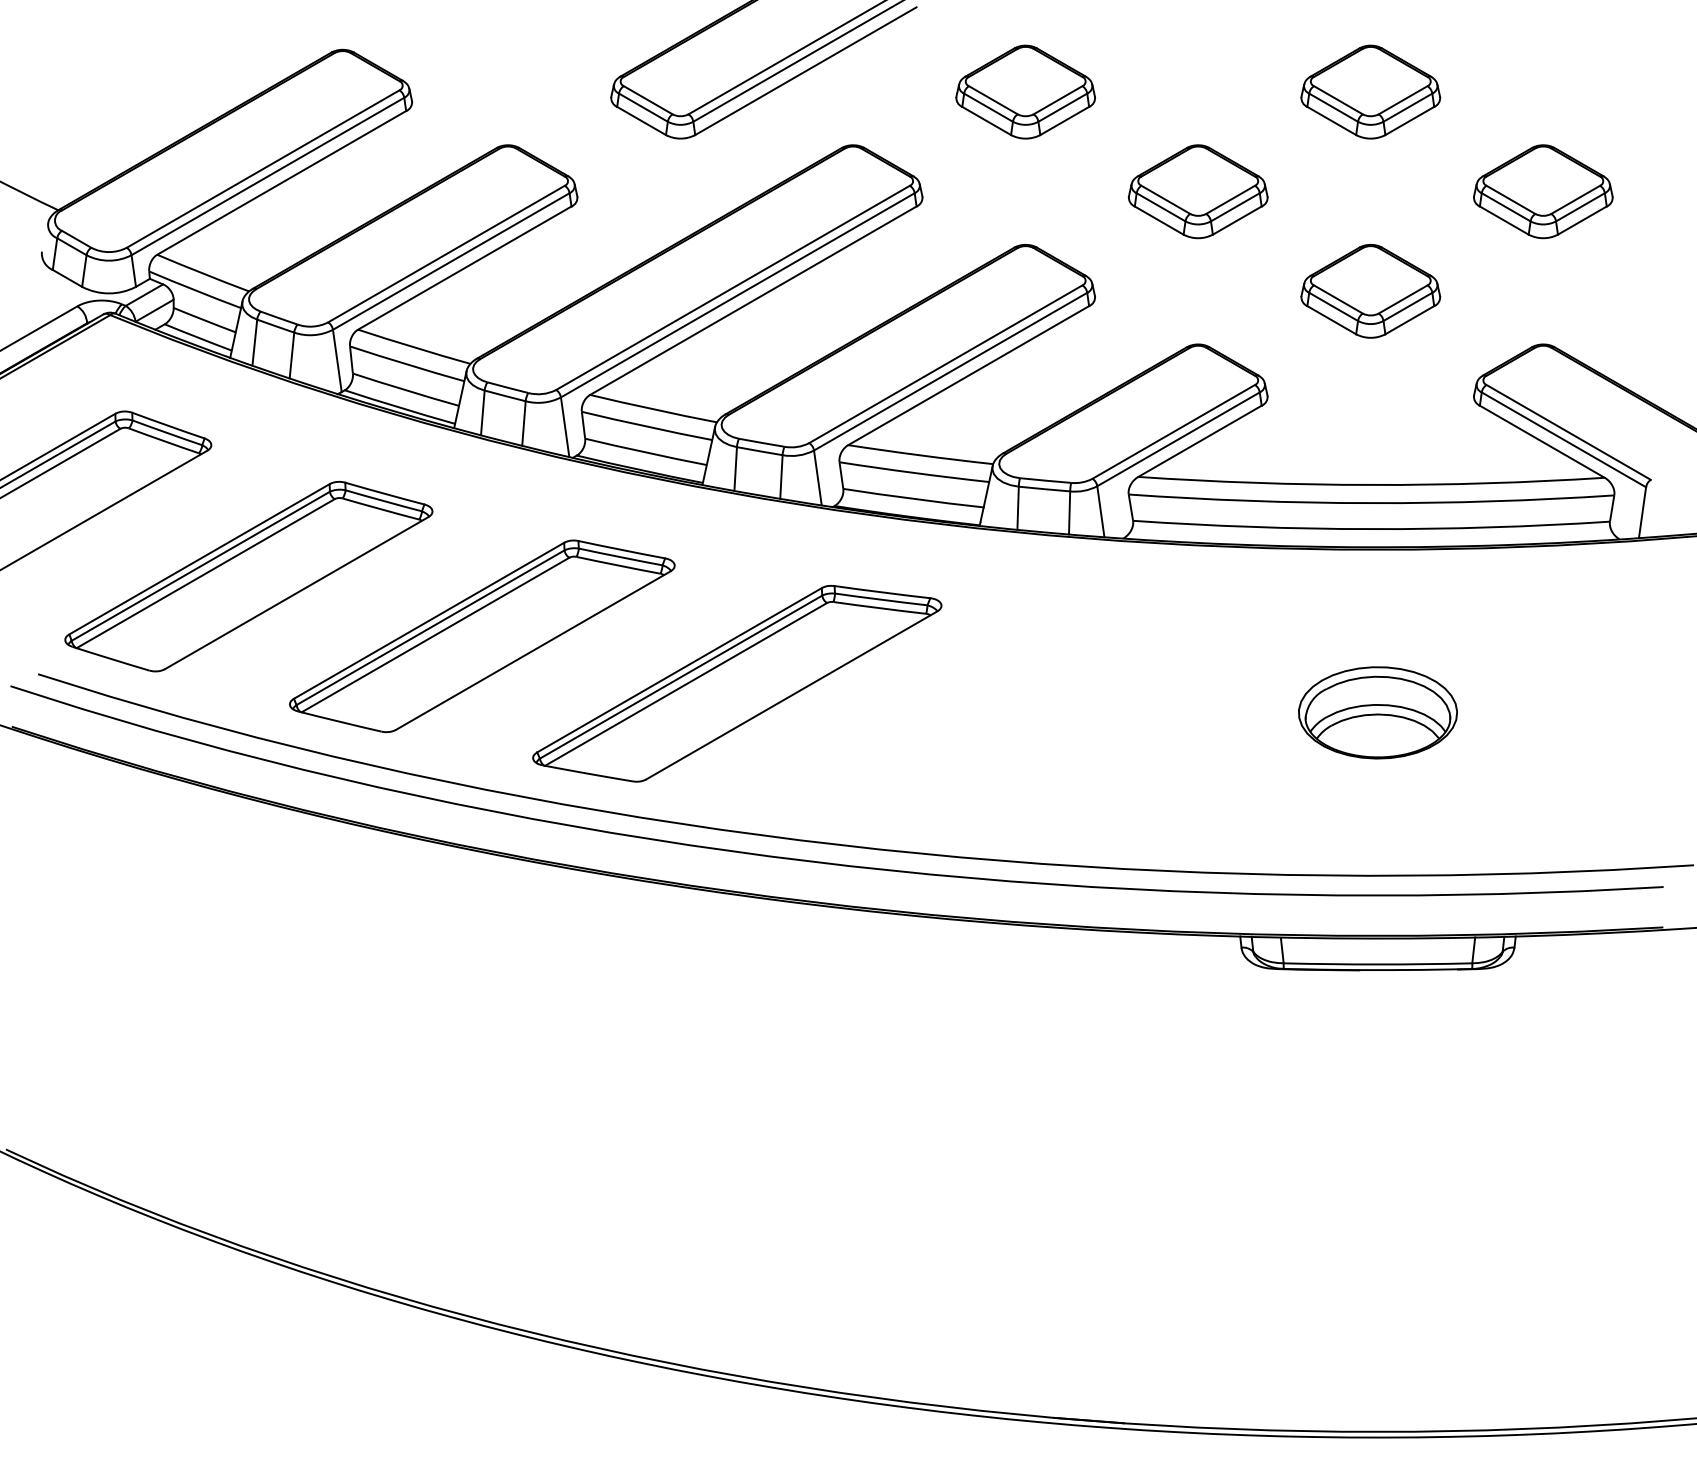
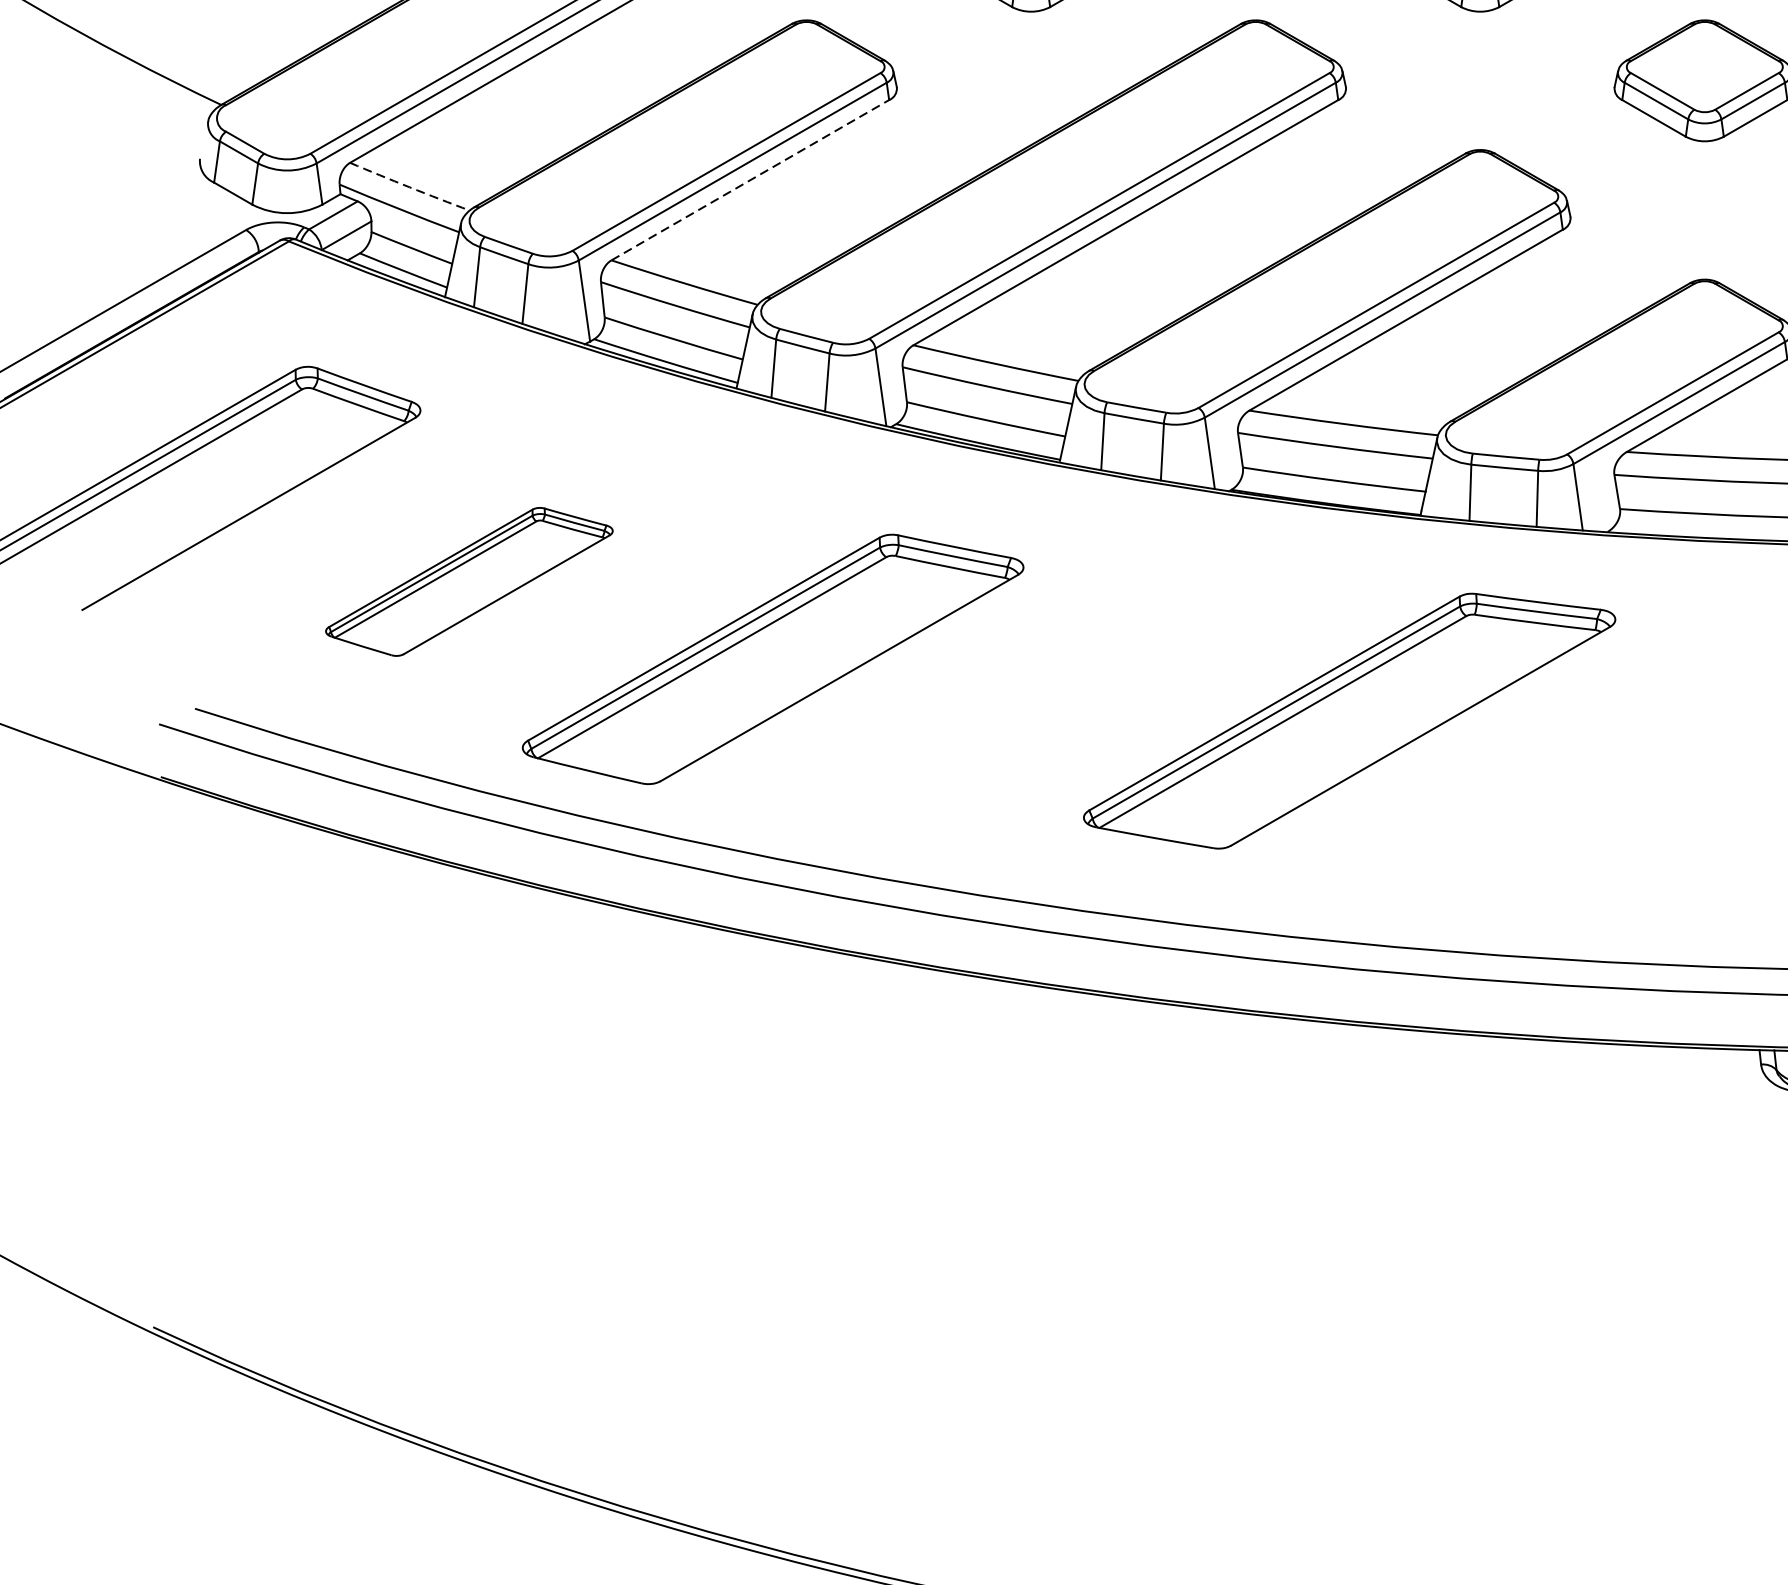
line: (465, 267) -> (751, 179), solid -> dashed
arc: (203, 273) -> (410, 187), solid -> dashed
part: (248, 576) -> (468, 581), size x0.6
part: (737, 683) -> (1349, 720), moved

